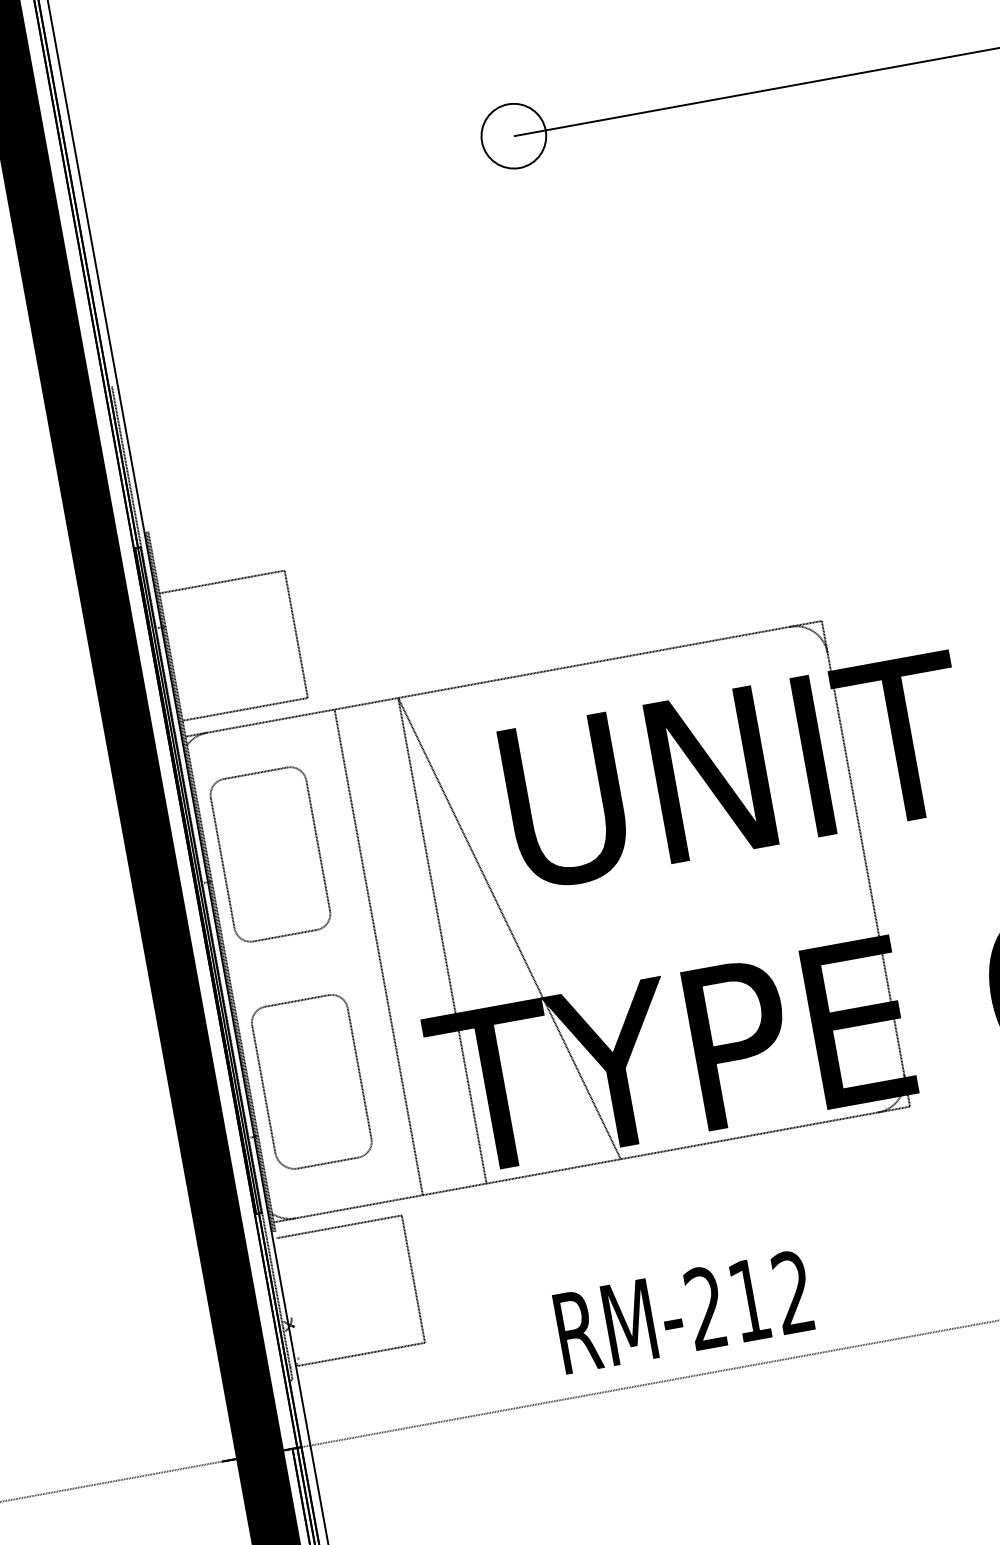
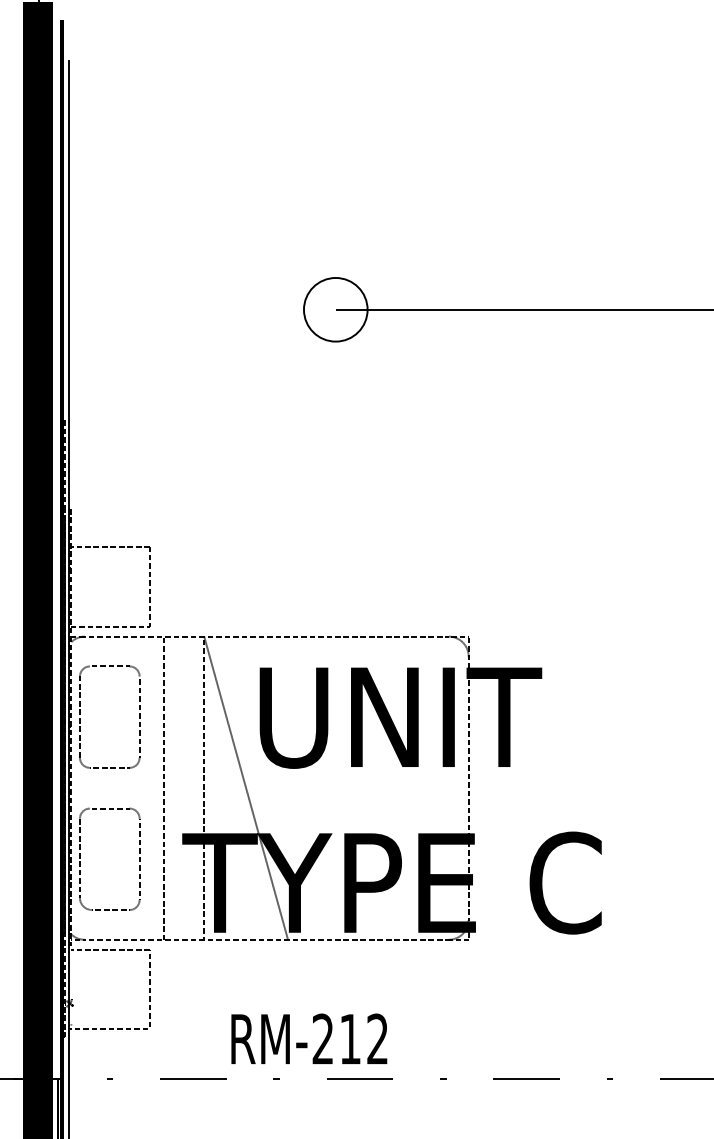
circle: (513, 135) -> (335, 309), size x1.6

